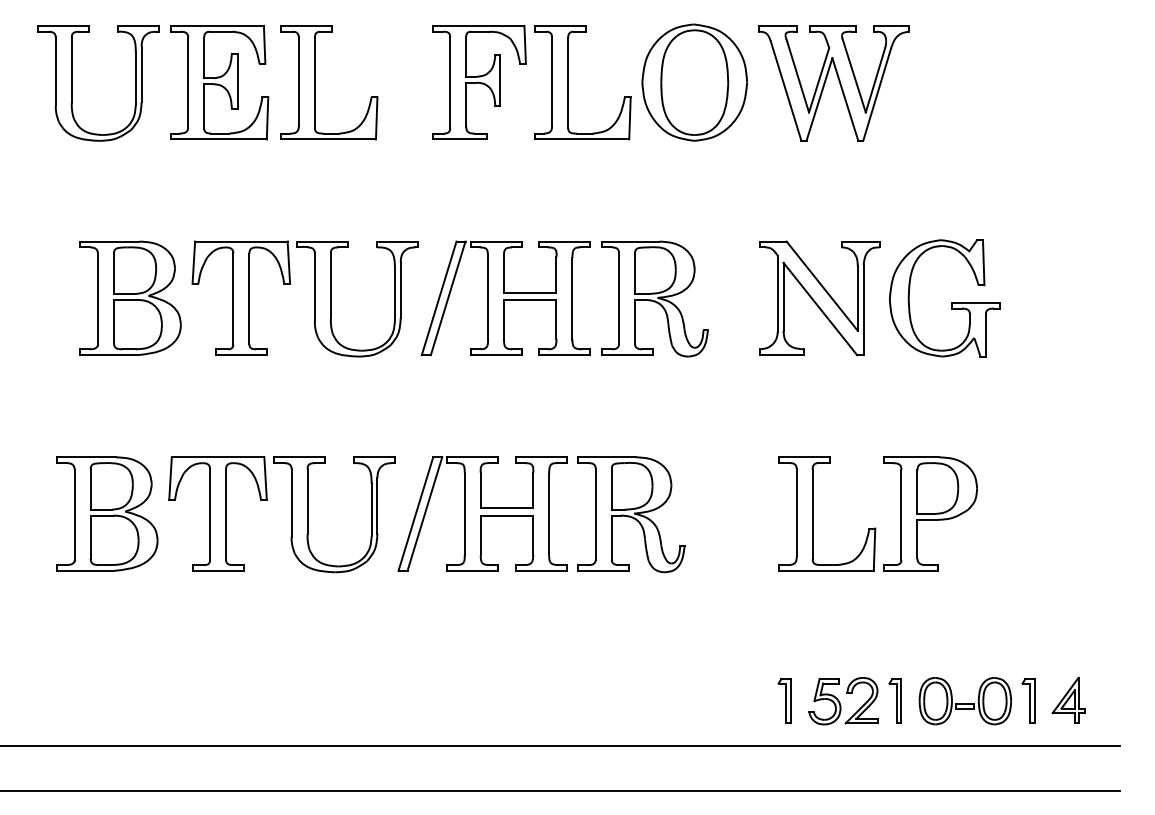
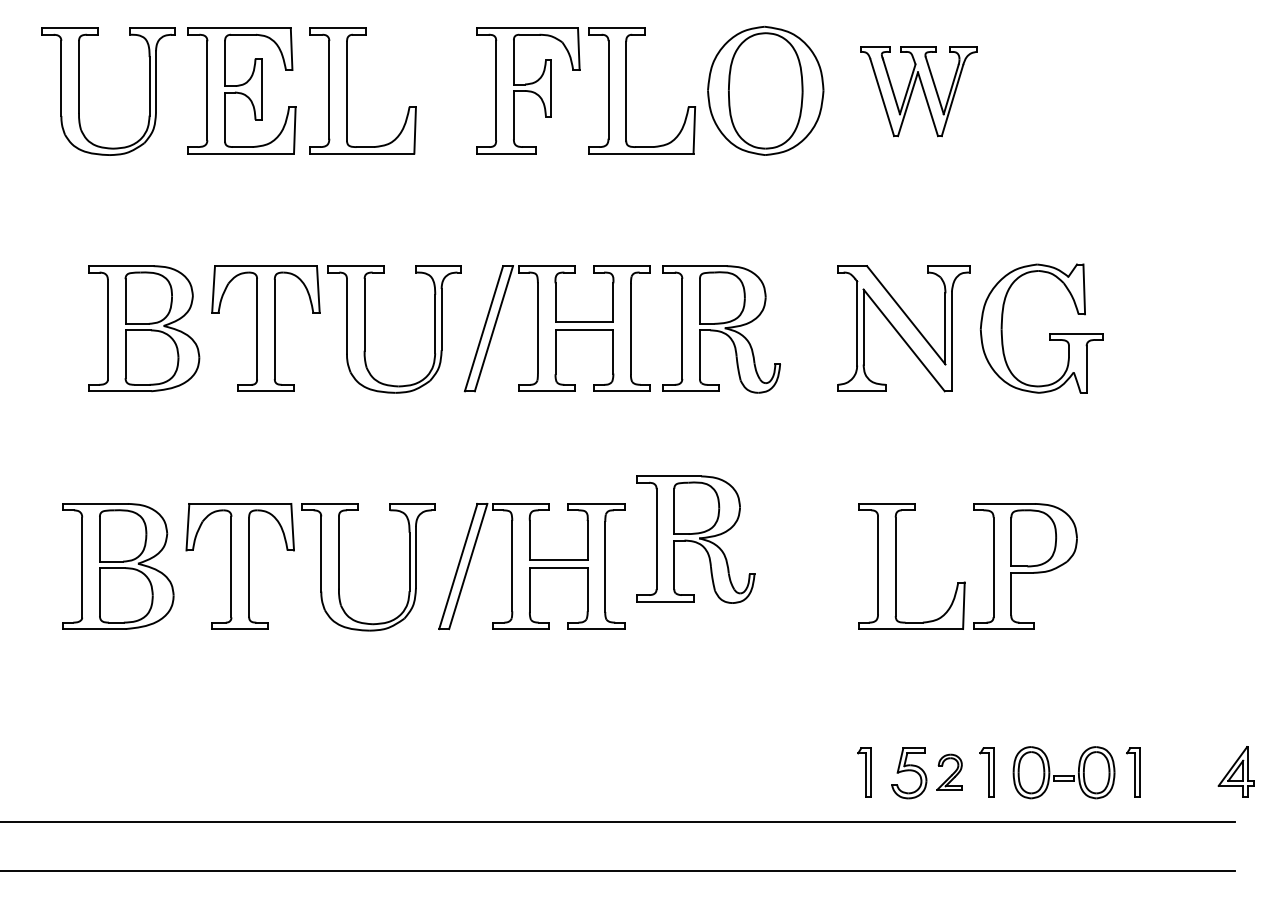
part: (833, 83) -> (918, 91), size x0.7
part: (631, 514) -> (696, 539), moved
part: (1068, 699) -> (1236, 770), moved
part: (861, 700) -> (949, 771), size x0.7

